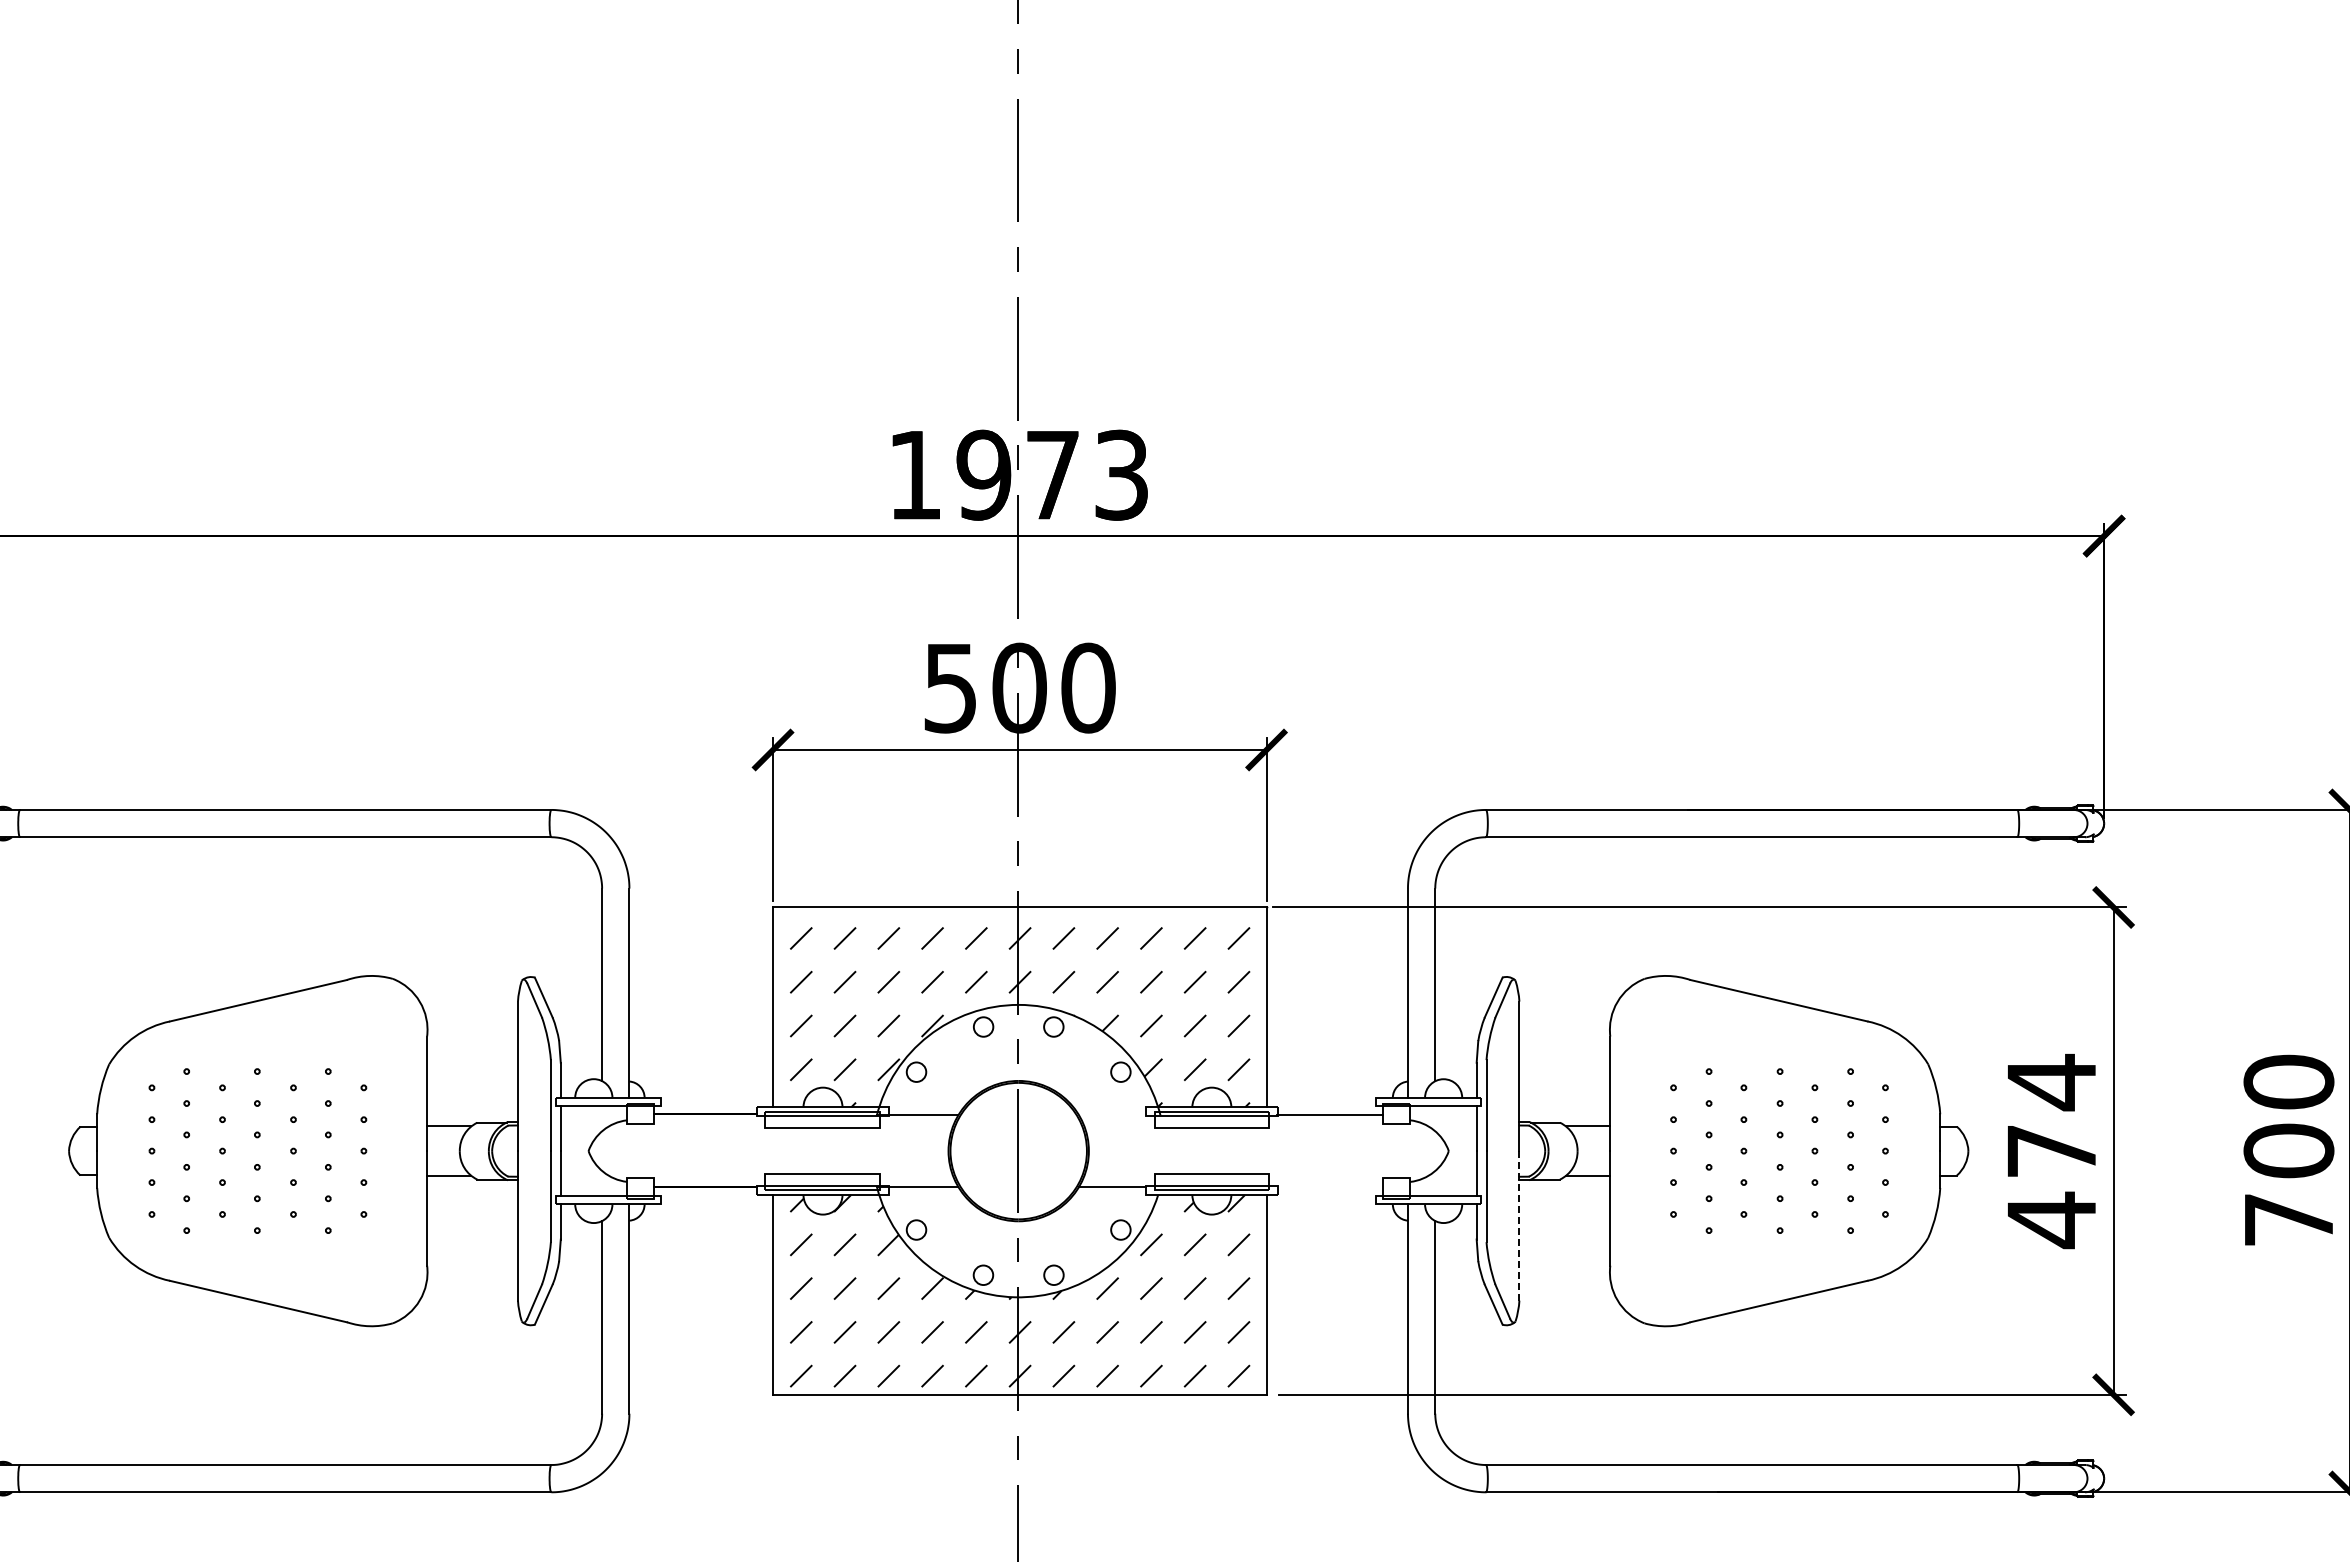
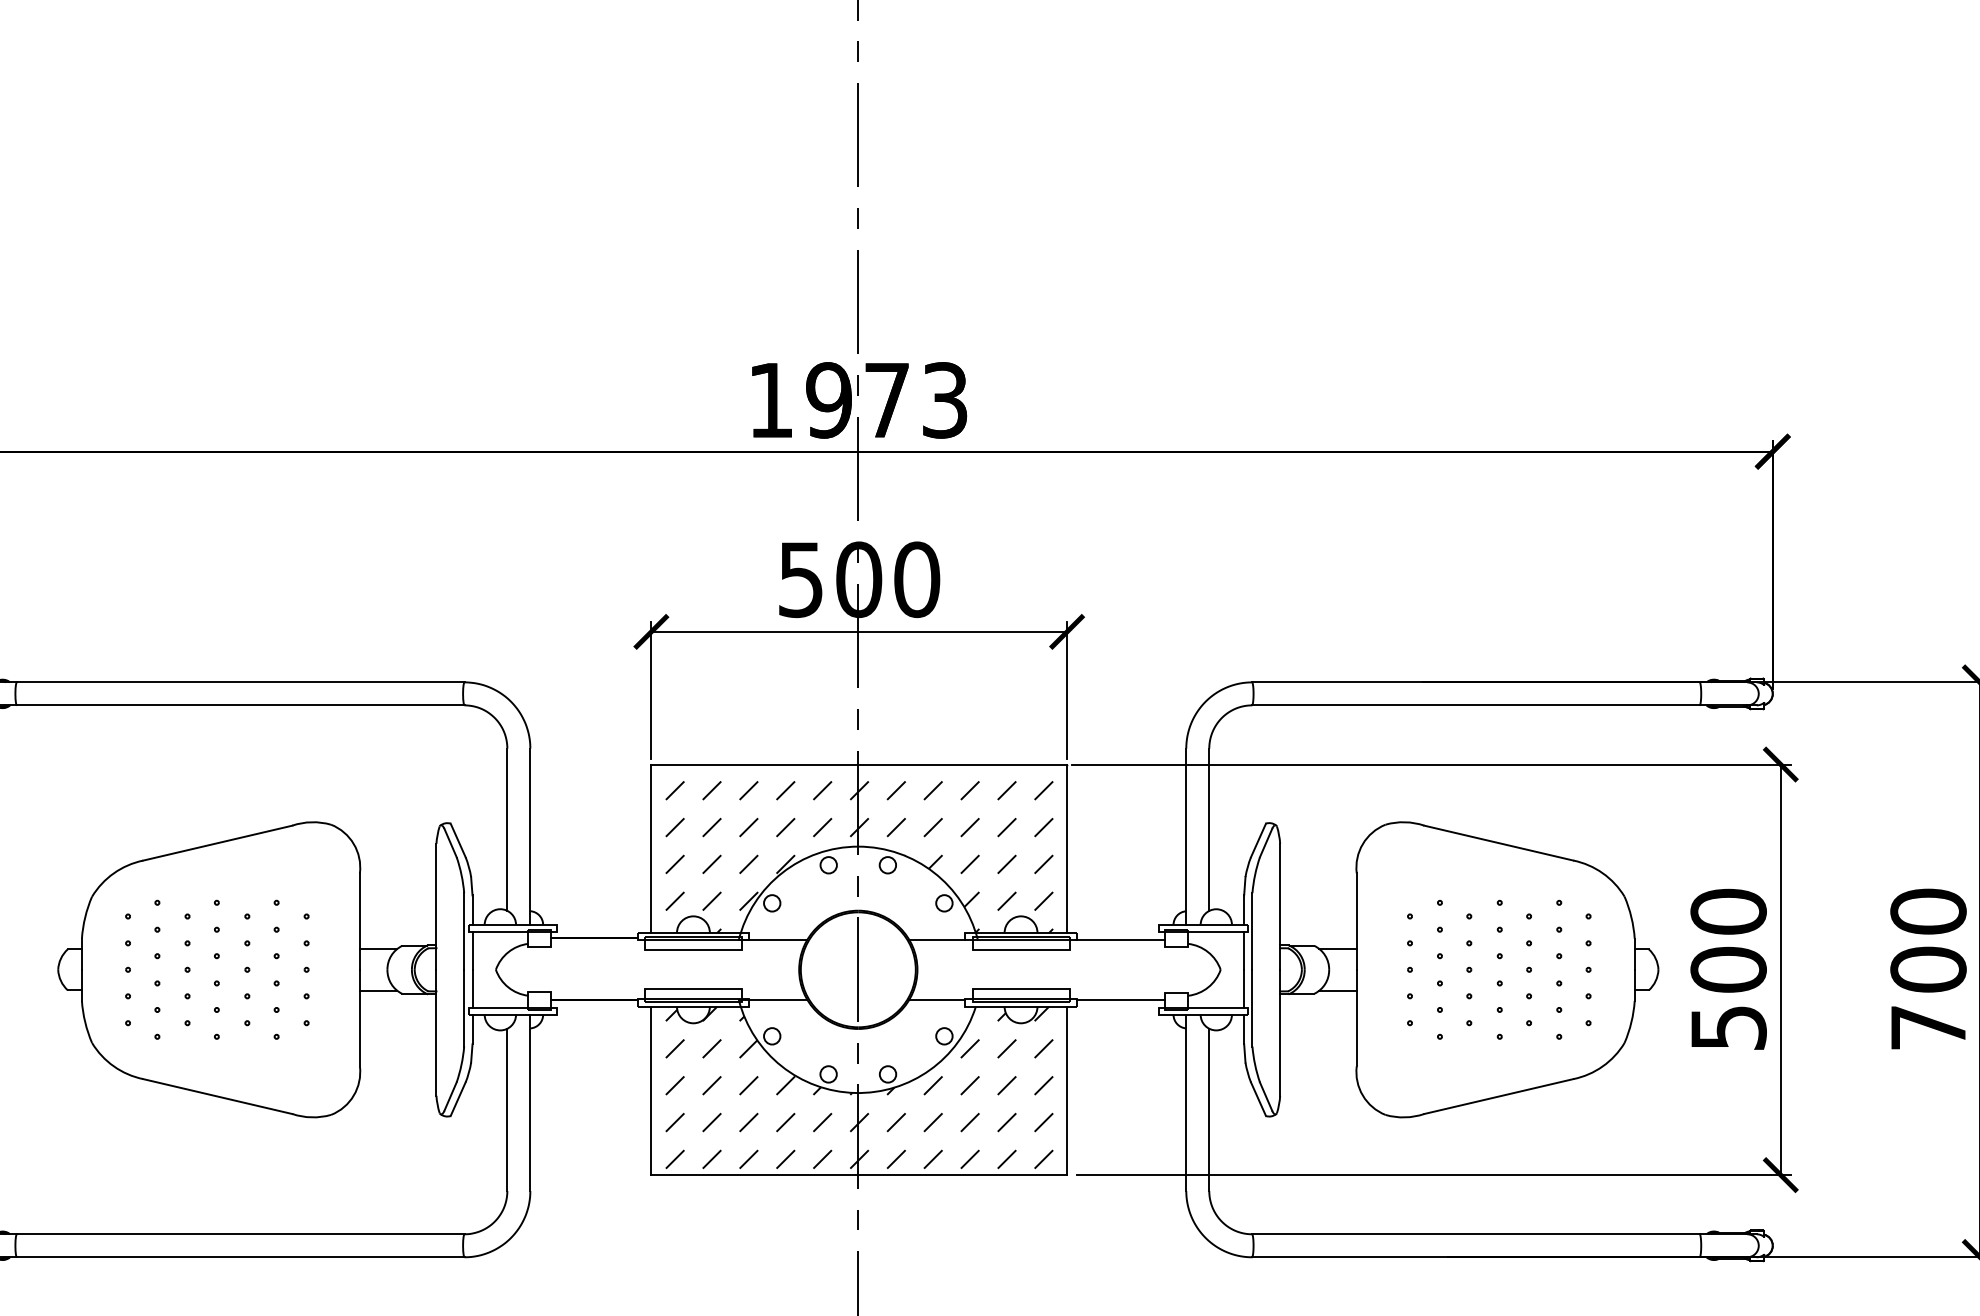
line: (1112, 1115) -> (937, 939), added
text: (2051, 1151) -> (1728, 970), 474 -> 500
line: (1330, 1186) -> (1121, 999), added
line: (1519, 1225) -> (1280, 1032), dashed -> solid

